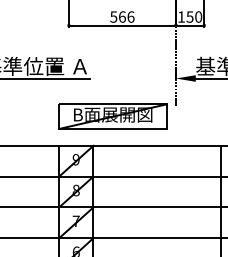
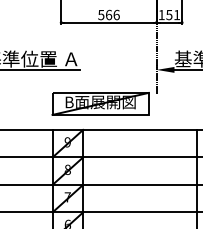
text: (199, 16) -> (177, 14), 150 -> 151

